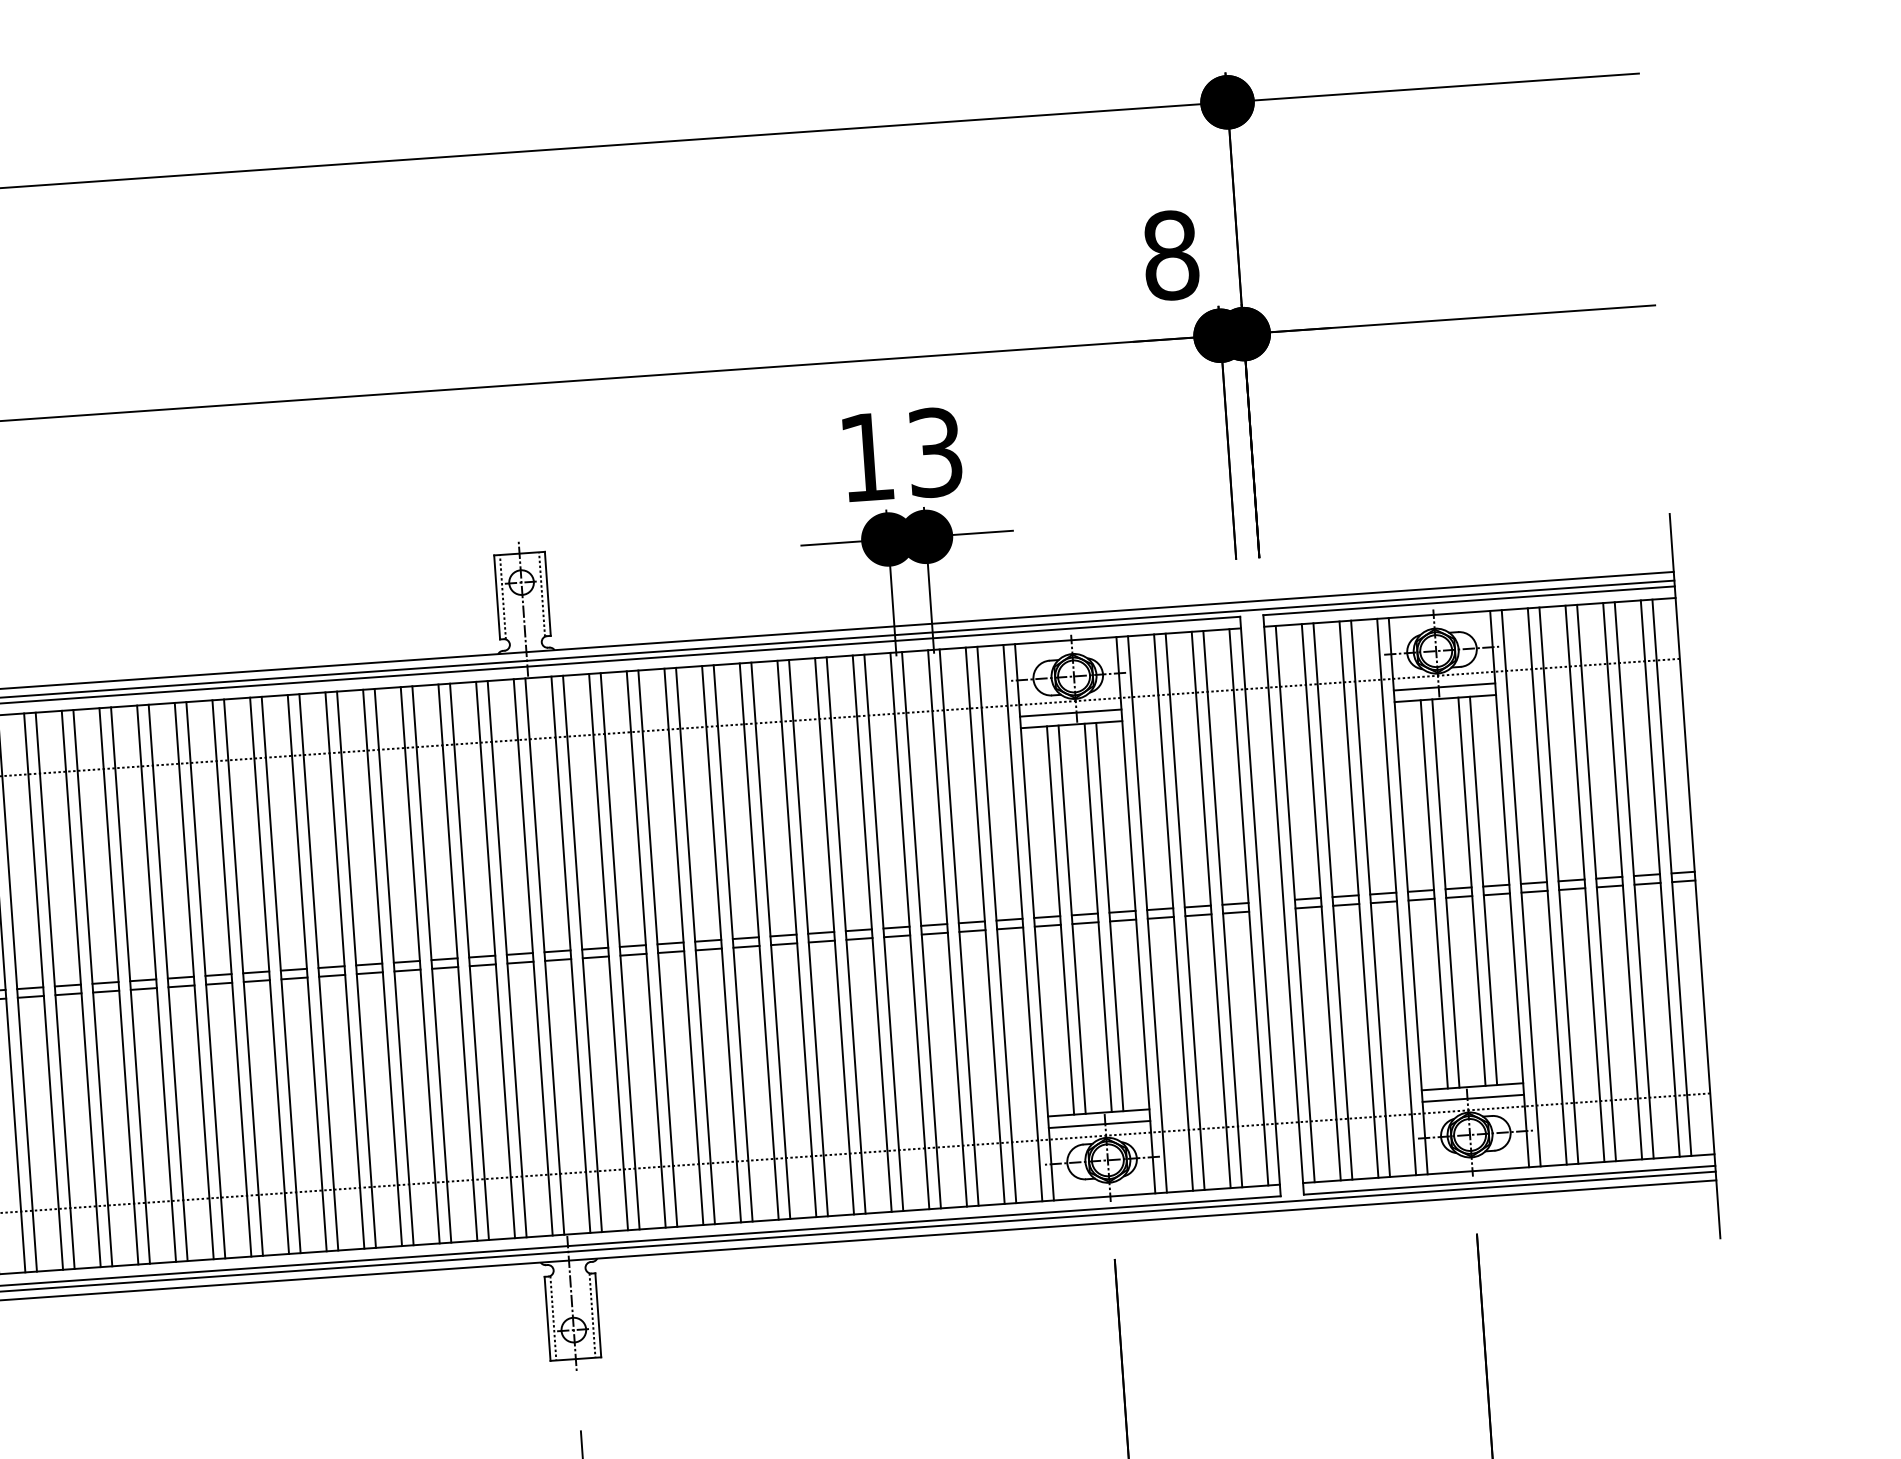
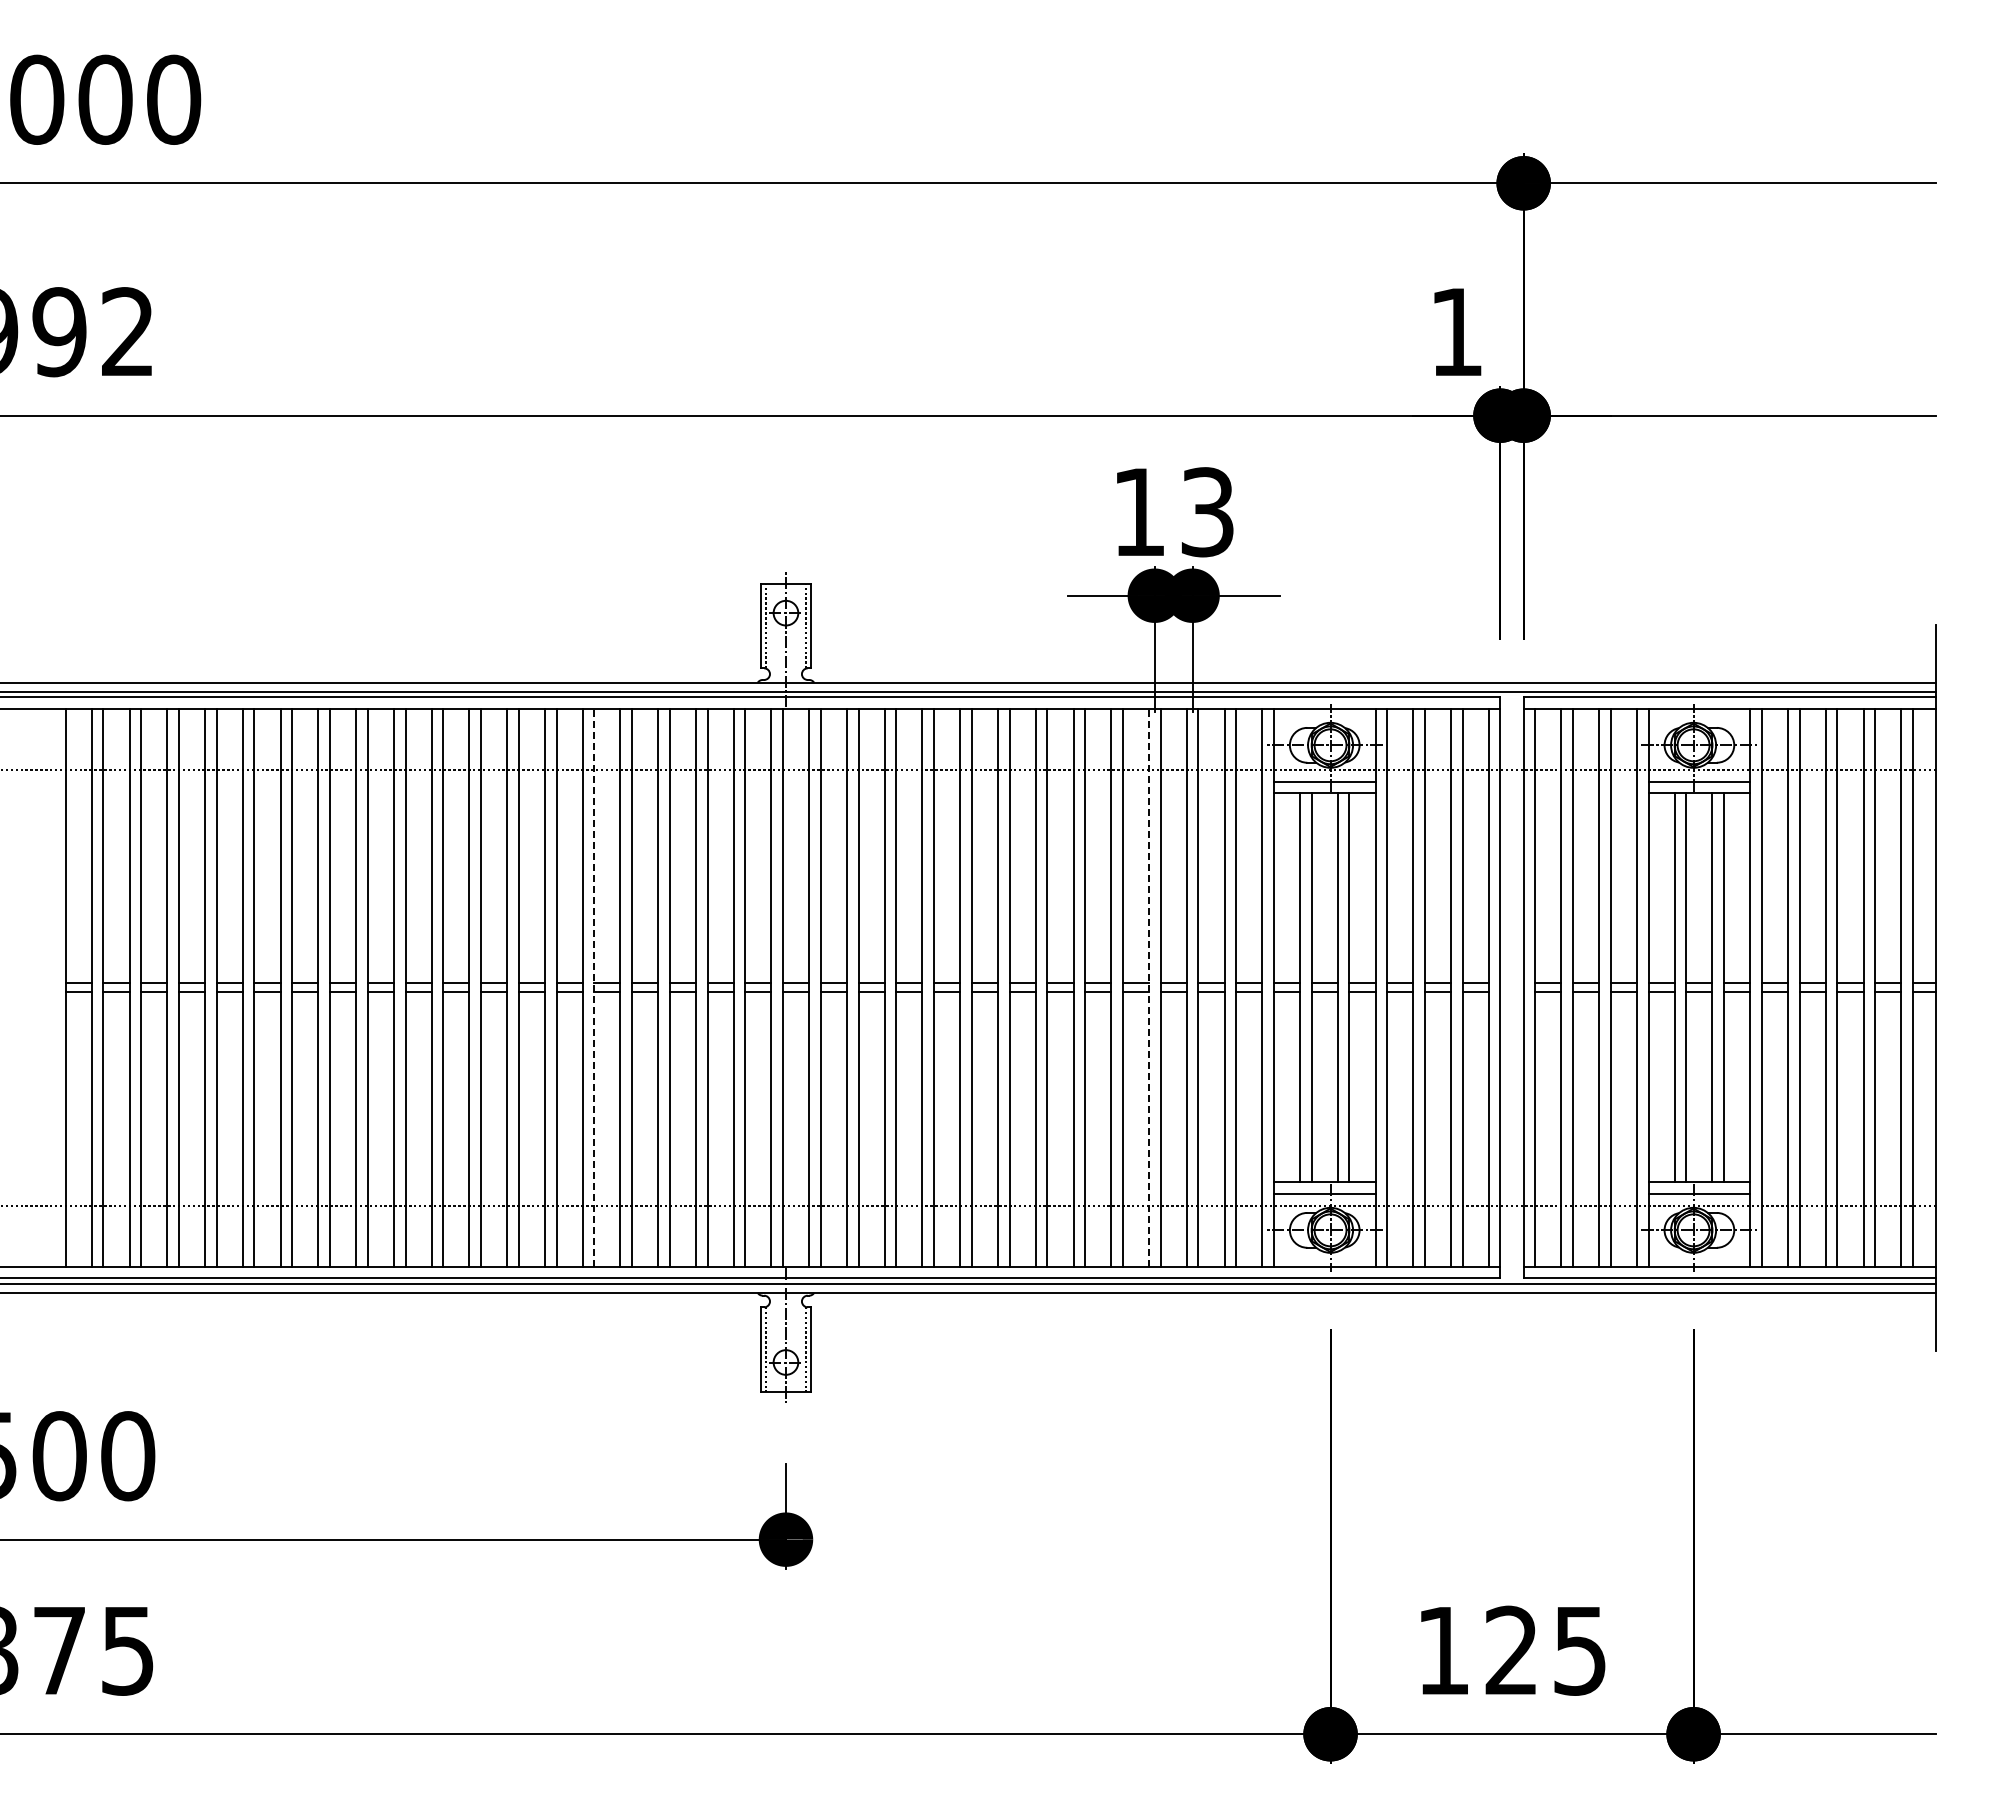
text: (1170, 255) -> (1456, 332), 8 -> 1
line: (910, 930) -> (1149, 987), solid -> dashed
line: (356, 969) -> (594, 987), solid -> dashed

